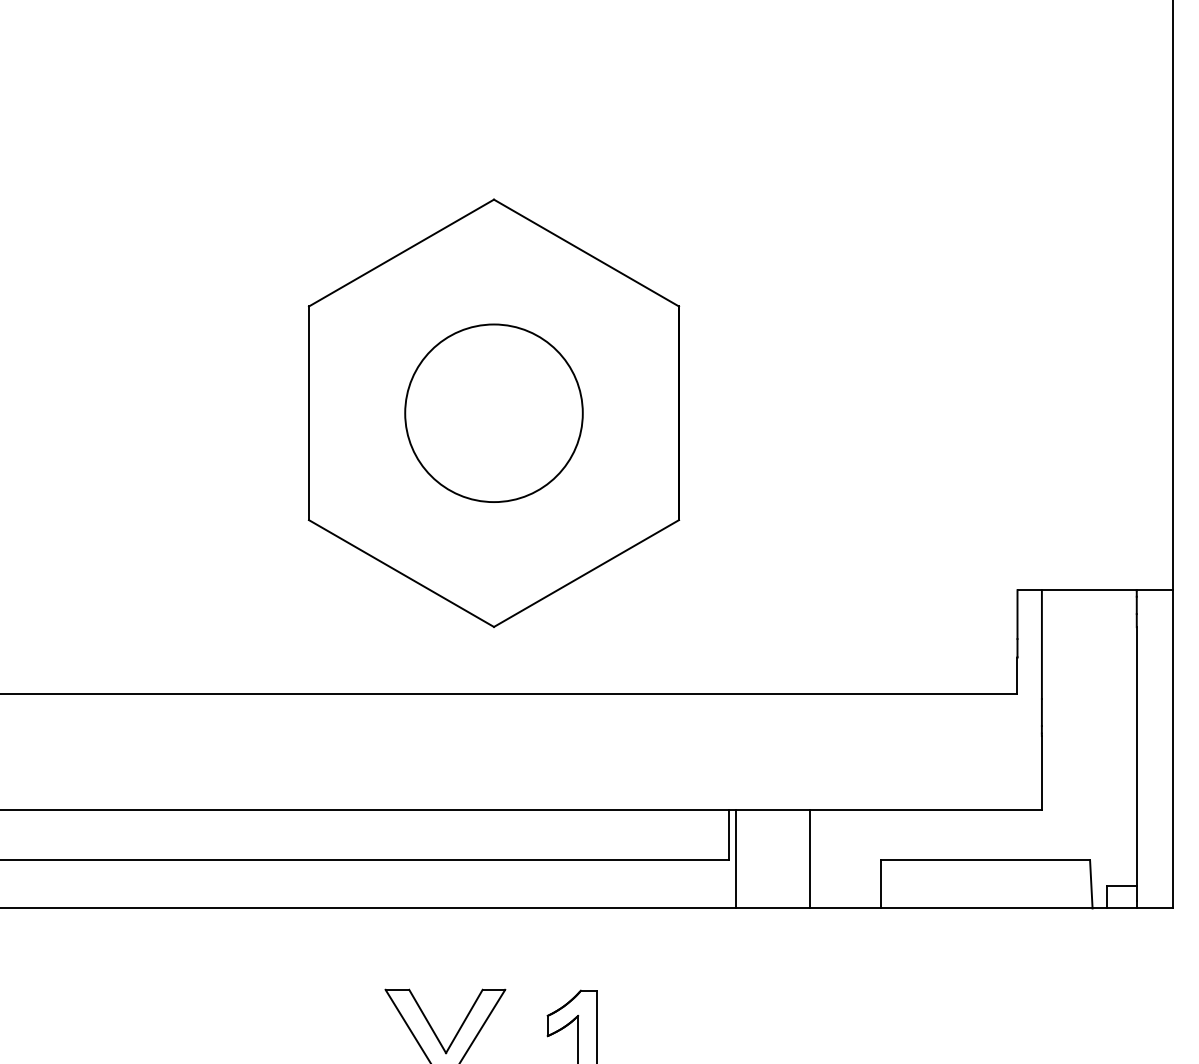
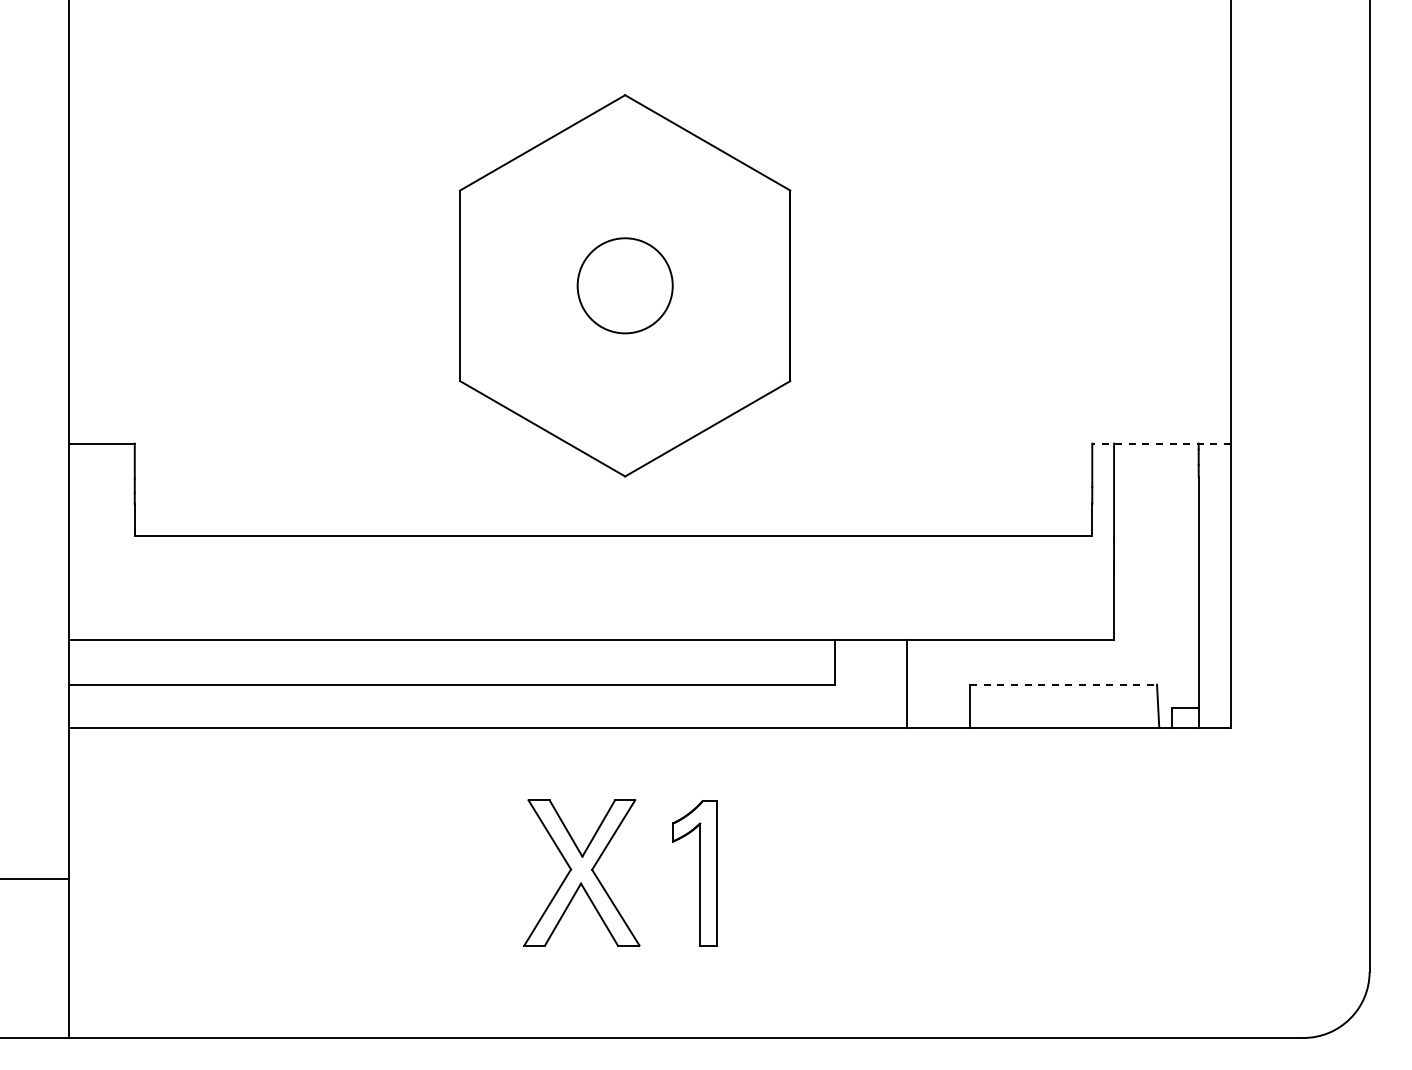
circle: (493, 412) -> (624, 285), size x0.6
line: (1095, 590) -> (1161, 443), solid -> dashed
line: (736, 859) -> (841, 683), removed
line: (986, 860) -> (1064, 684), solid -> dashed

